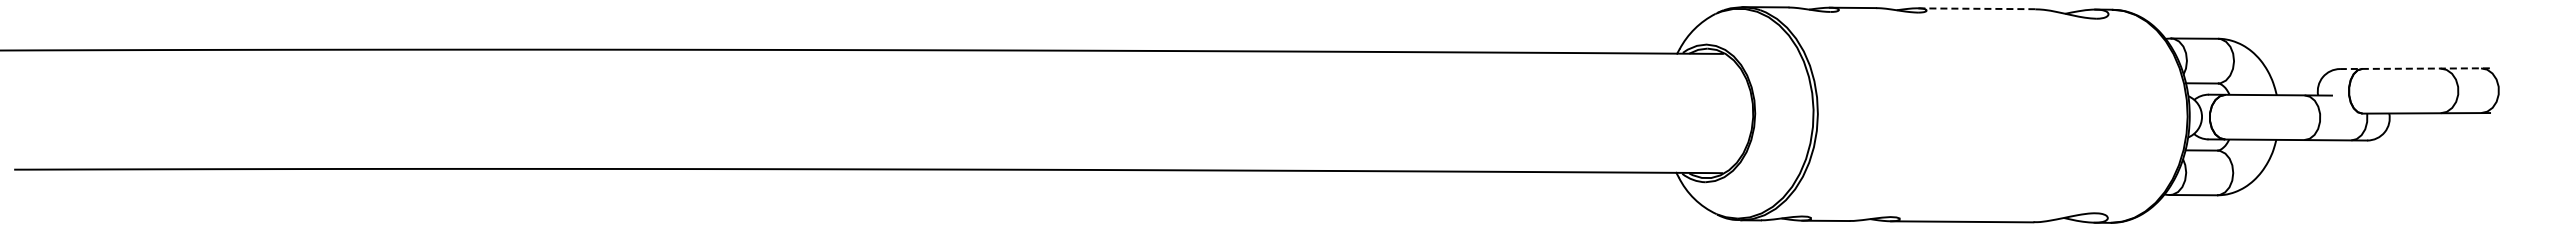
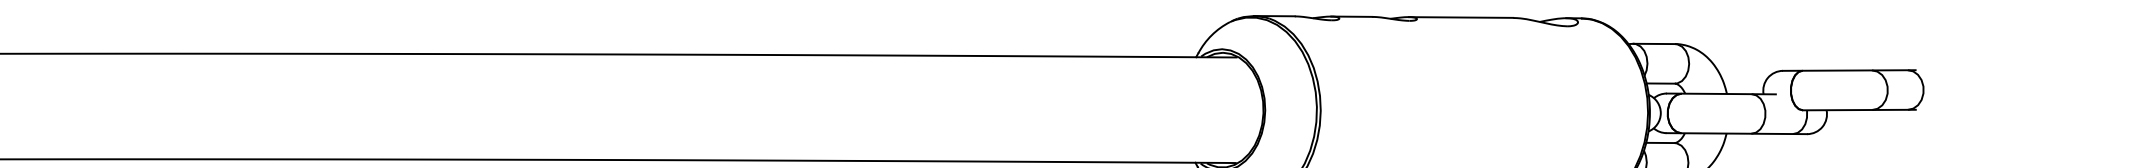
line: (1976, 8) -> (1461, 17), dashed -> solid
line: (2414, 68) -> (1848, 70), dashed -> solid

